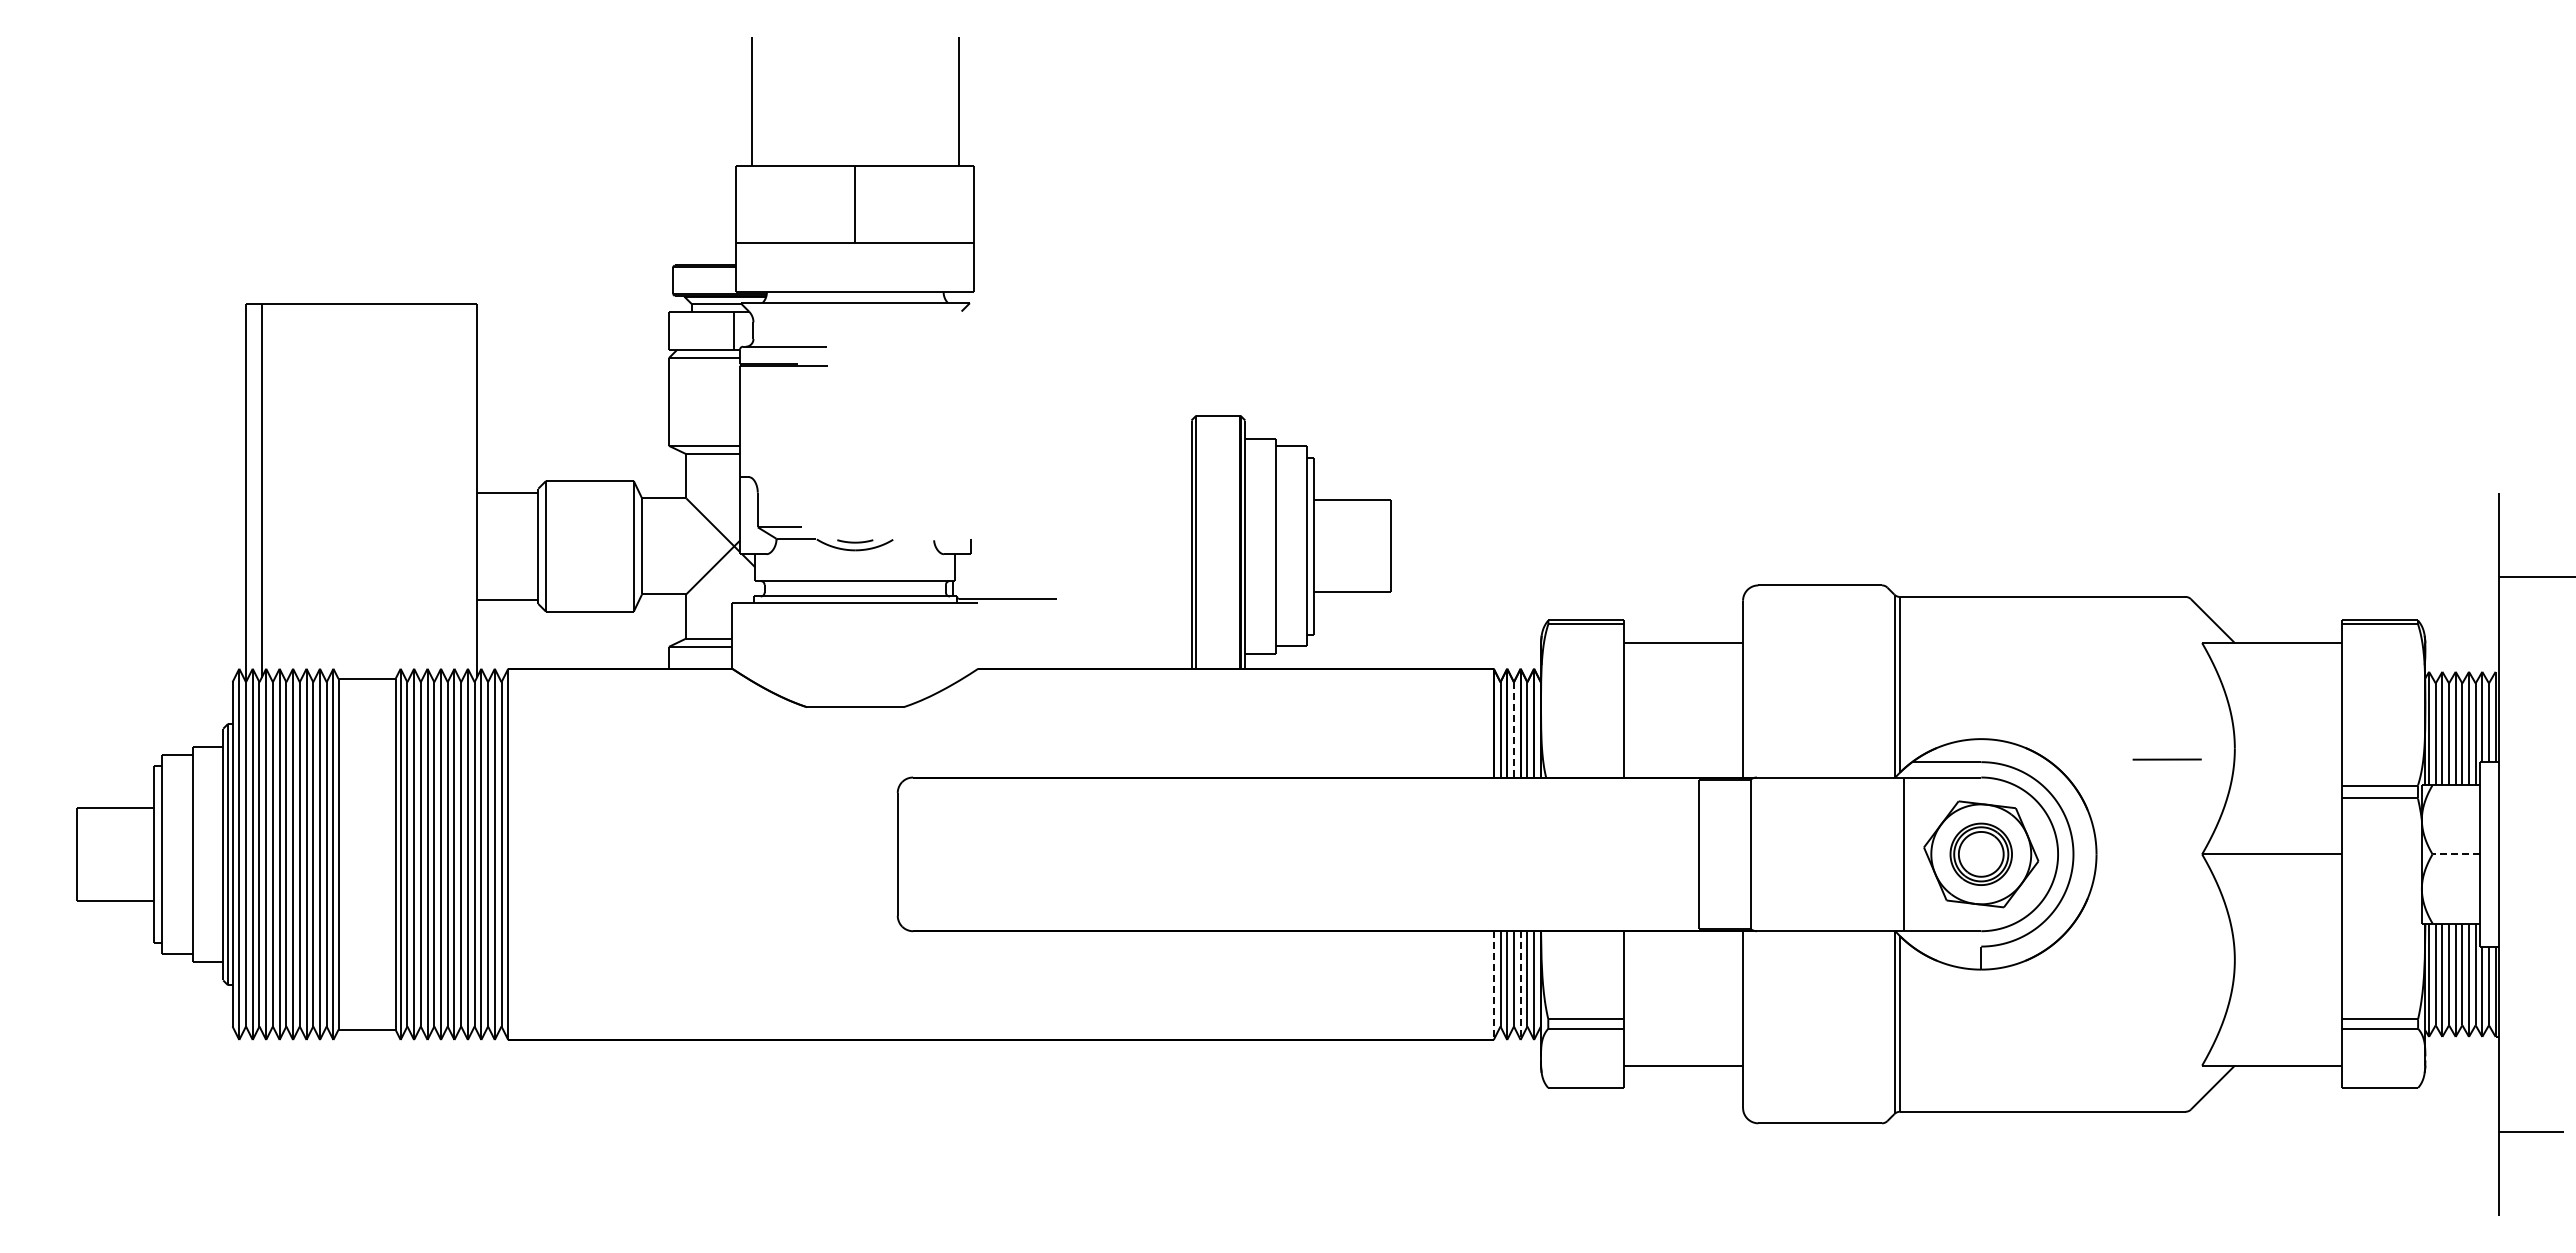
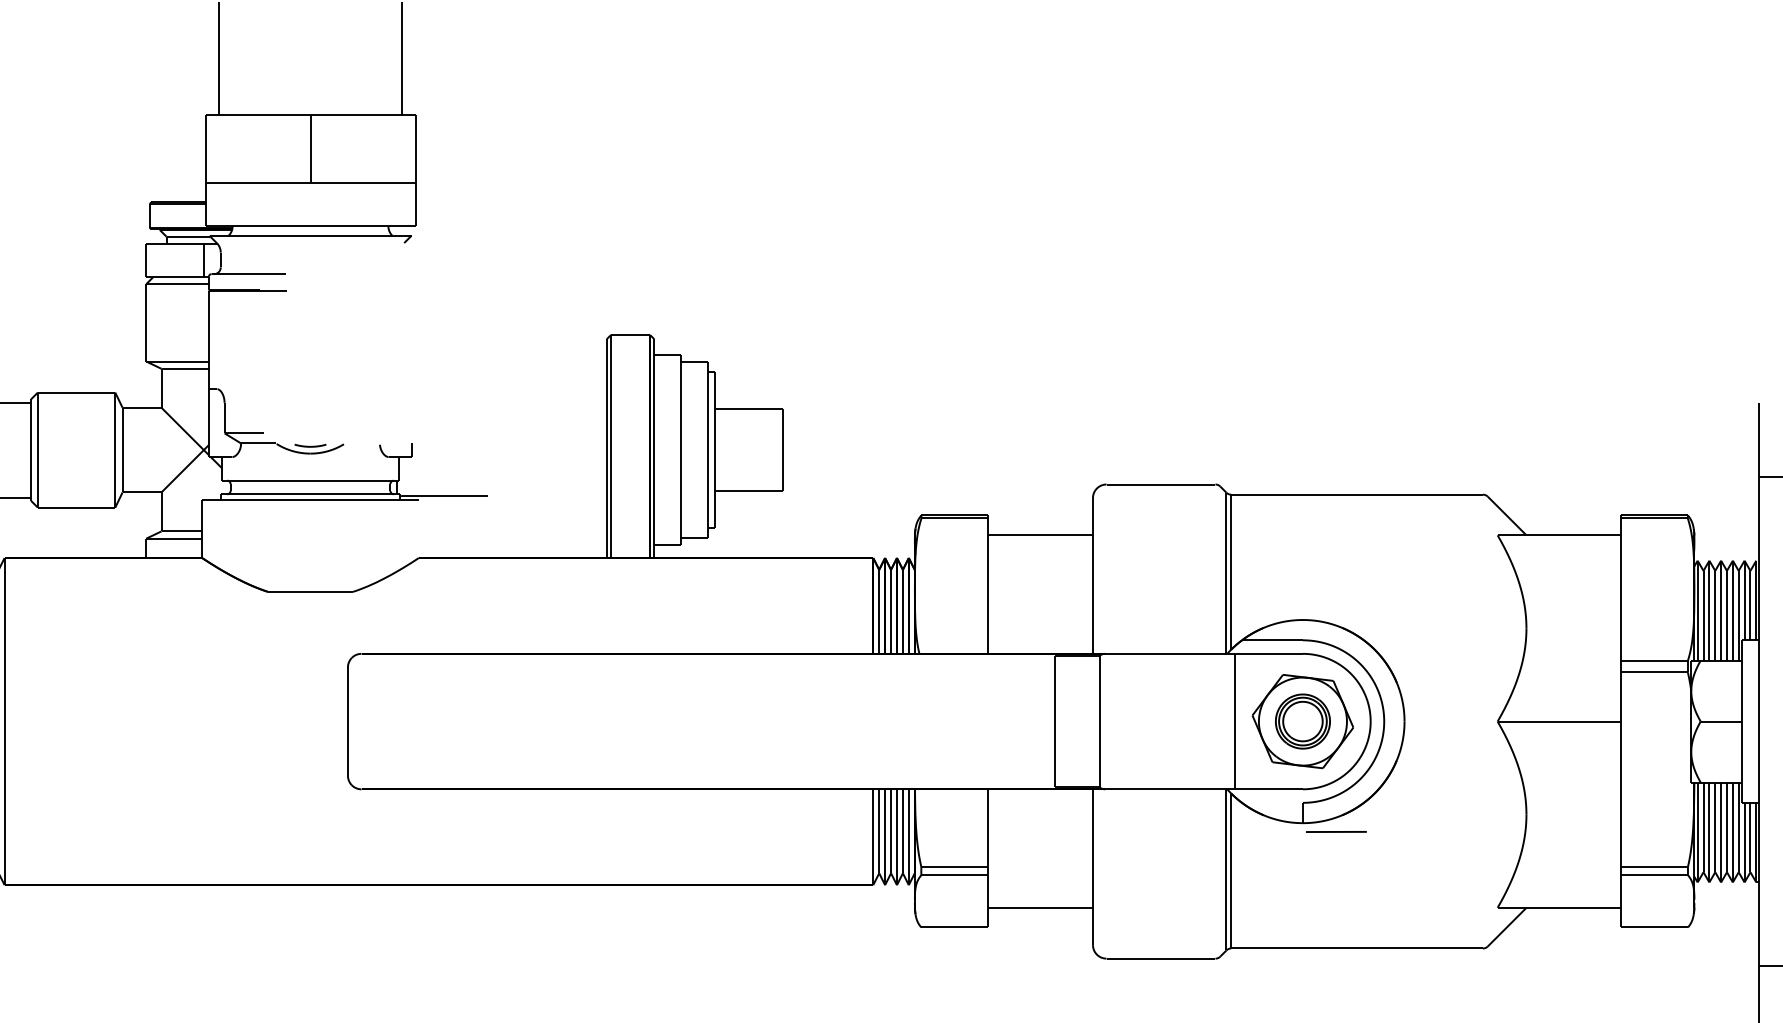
line: (1513, 729) -> (890, 611), dashed -> solid
line: (2166, 759) -> (1335, 831), moved
line: (2455, 854) -> (1720, 721), dashed -> solid
line: (1493, 986) -> (873, 838), dashed -> solid
line: (1520, 986) -> (896, 838), dashed -> solid

